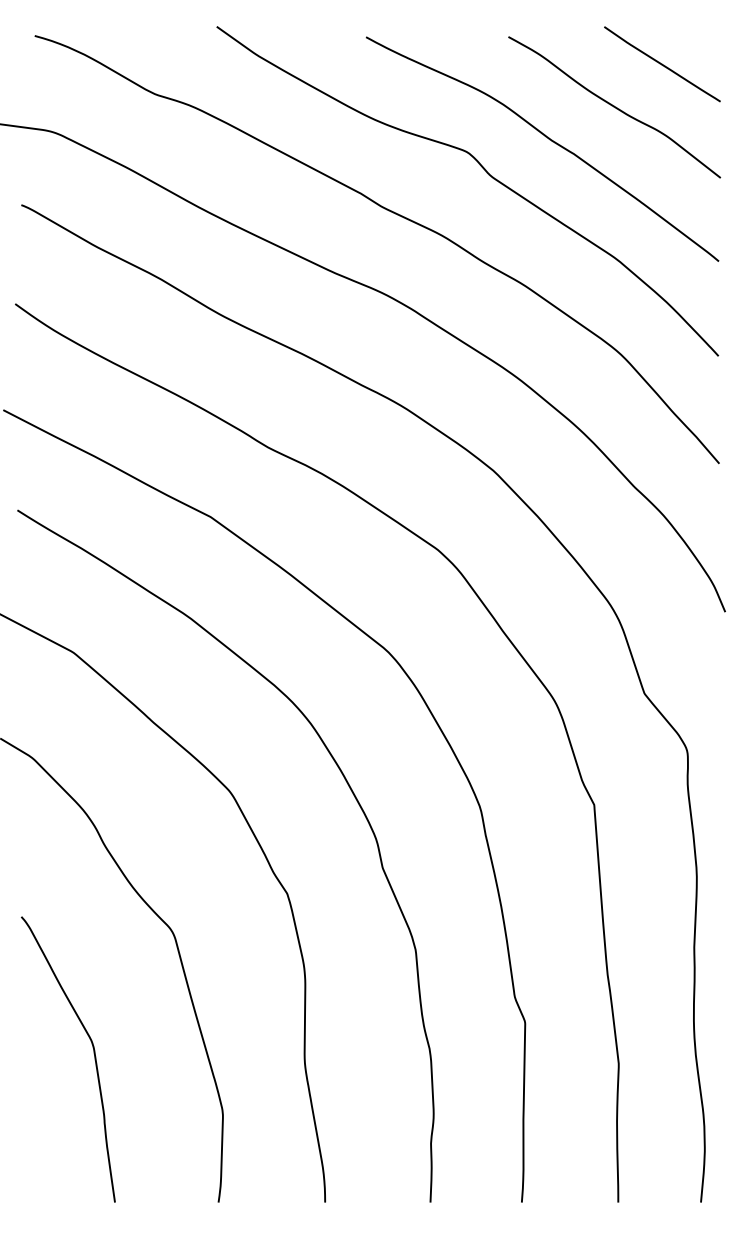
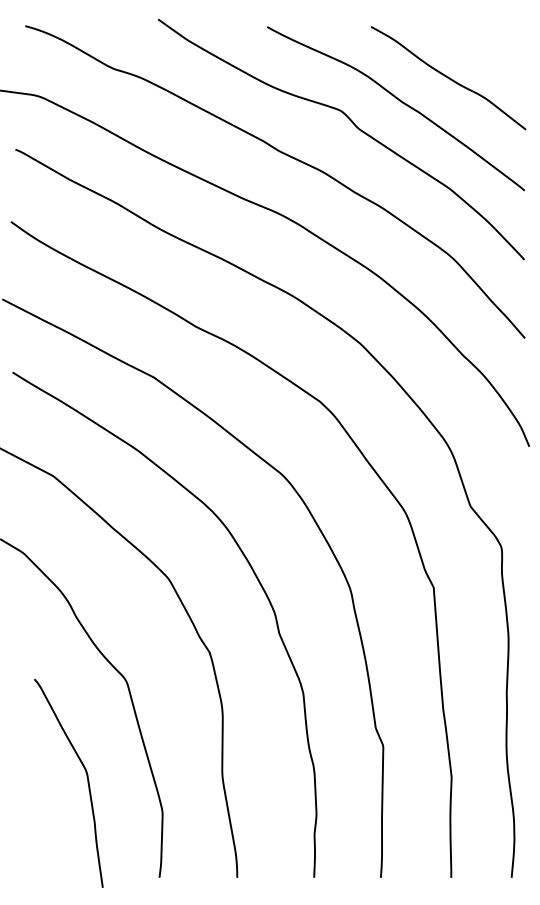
line: (662, 63) -> (483, 46), removed
curve: (92, 1051) -> (86, 777), moved

